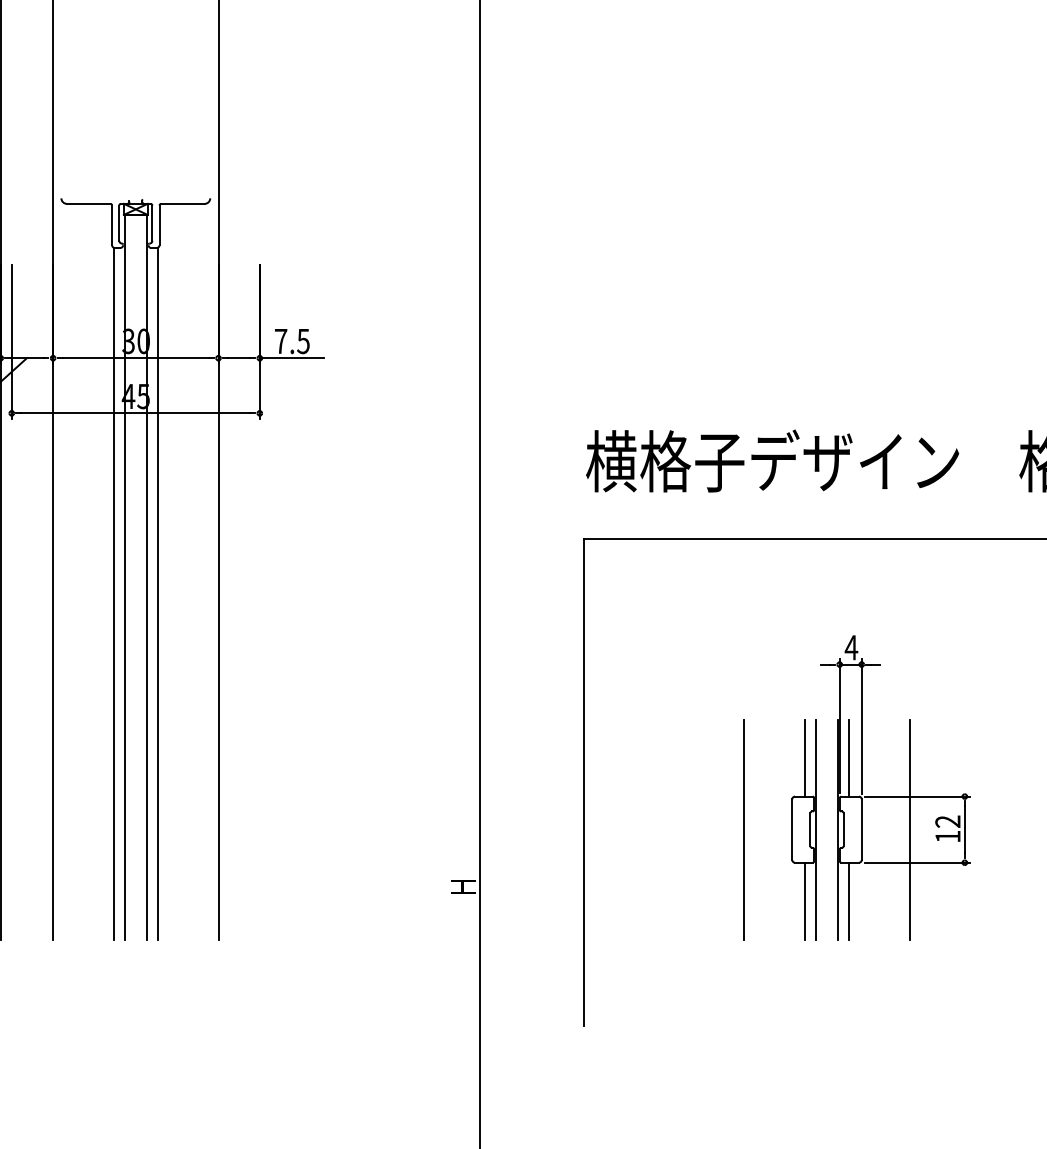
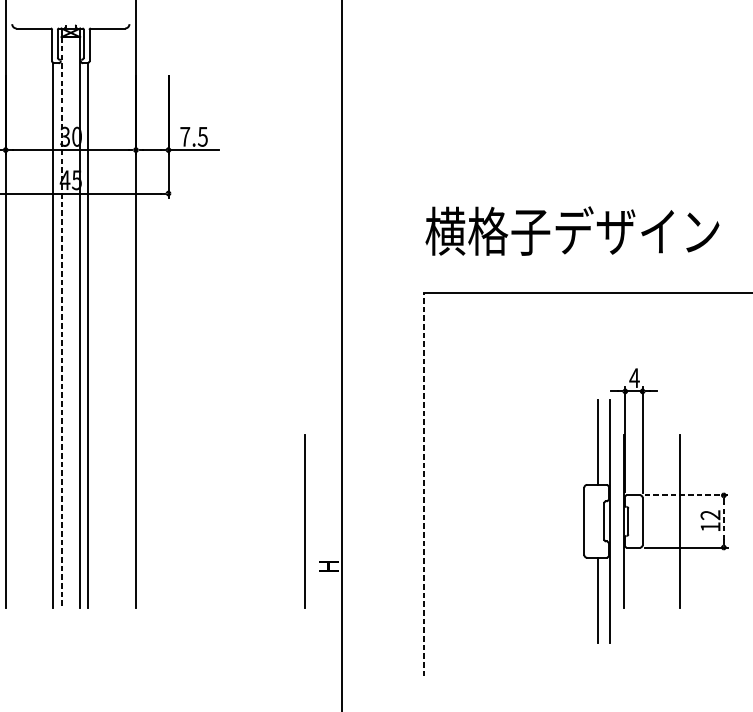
line: (124, 577) -> (61, 322), solid -> dashed
line: (849, 757) -> (632, 464), removed
line: (584, 782) -> (424, 484), solid -> dashed
line: (917, 796) -> (686, 495), solid -> dashed
line: (743, 829) -> (304, 521), moved
part: (803, 829) -> (596, 521), size x1.4
line: (964, 829) -> (723, 521), solid -> dashed
line: (849, 900) -> (632, 577), removed

